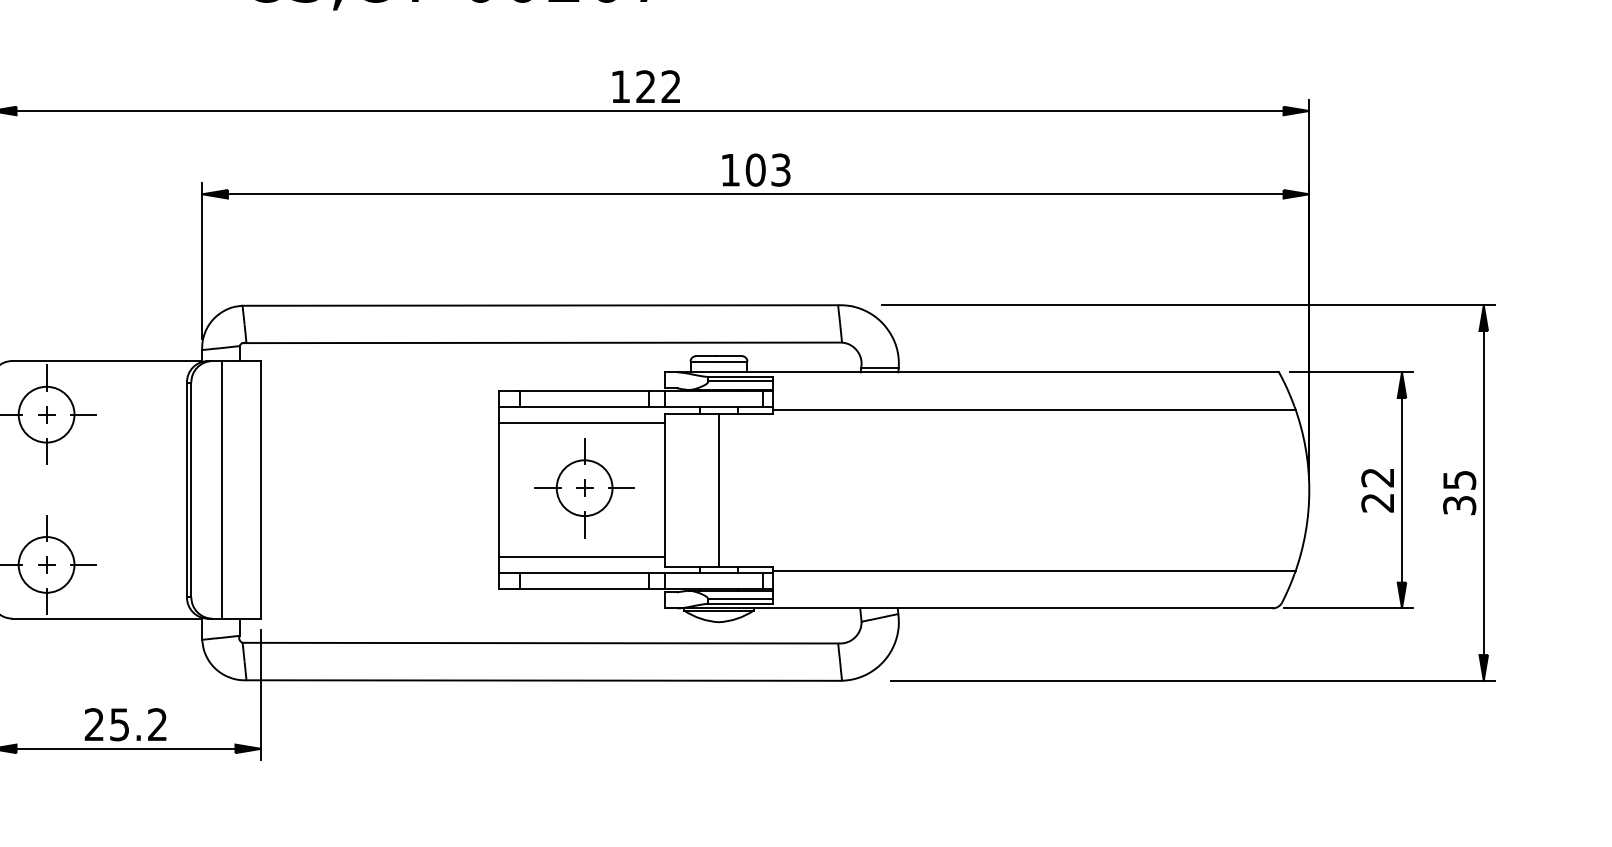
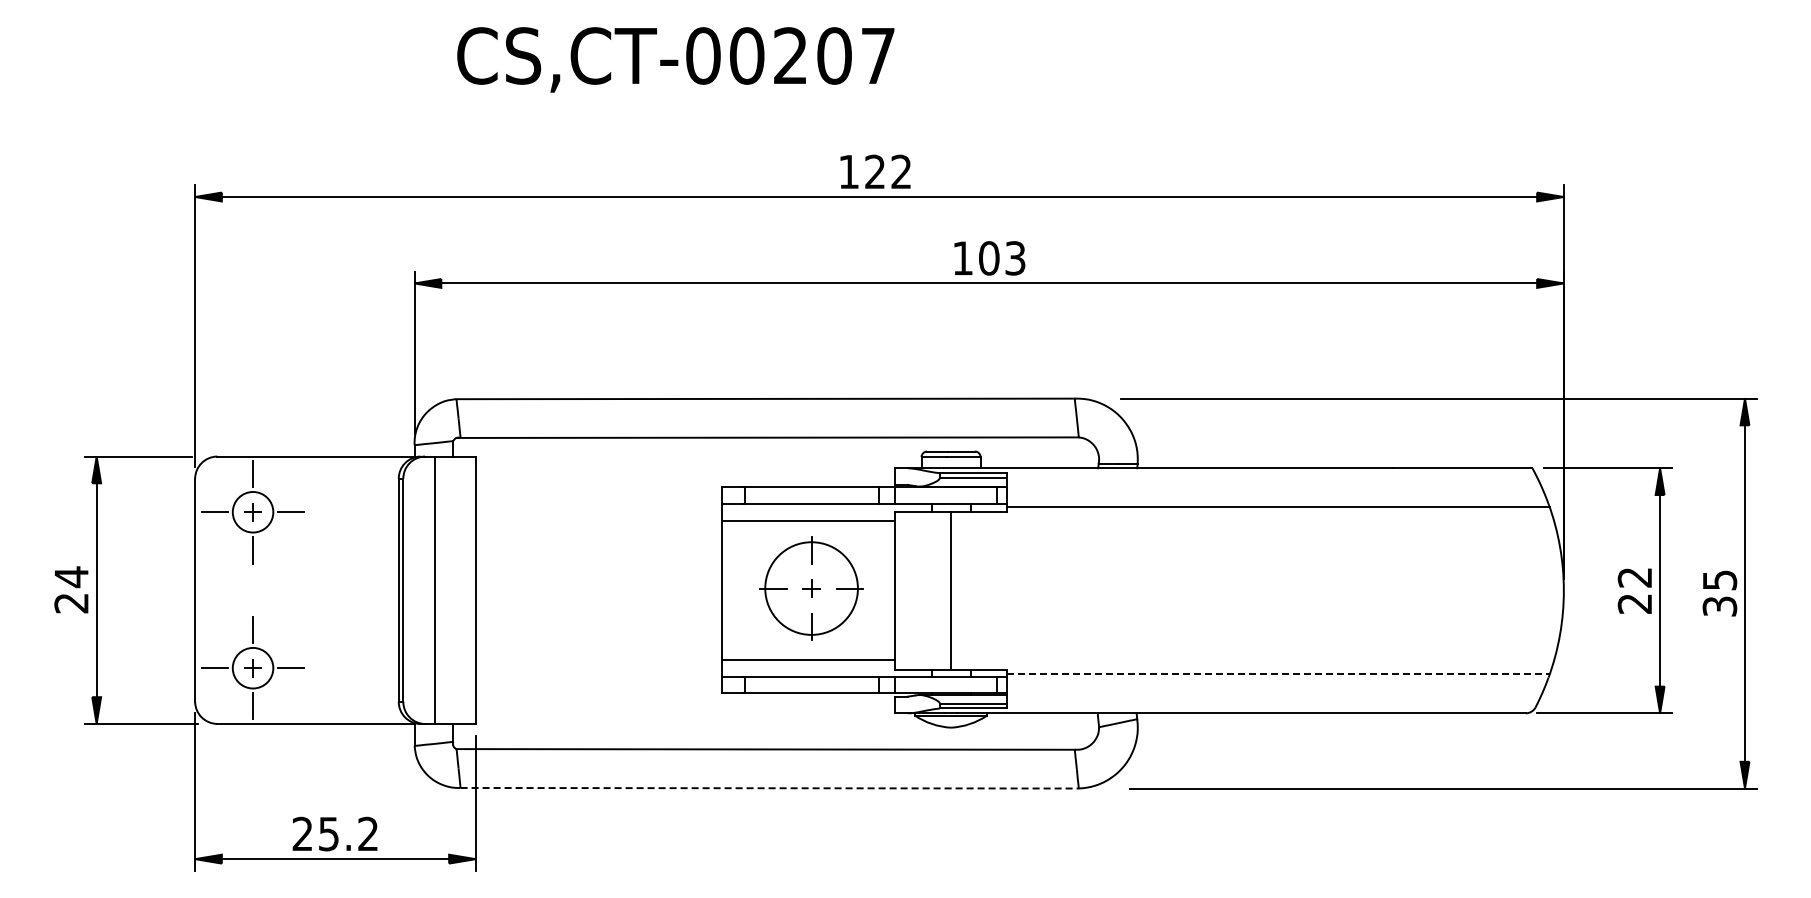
circle: (47, 414) -> (253, 512), size x0.7
circle: (584, 488) -> (811, 588), size x1.6
circle: (47, 565) -> (253, 668), size x0.7
line: (1034, 570) -> (1278, 674), solid -> dashed
line: (545, 680) -> (770, 788), solid -> dashed

